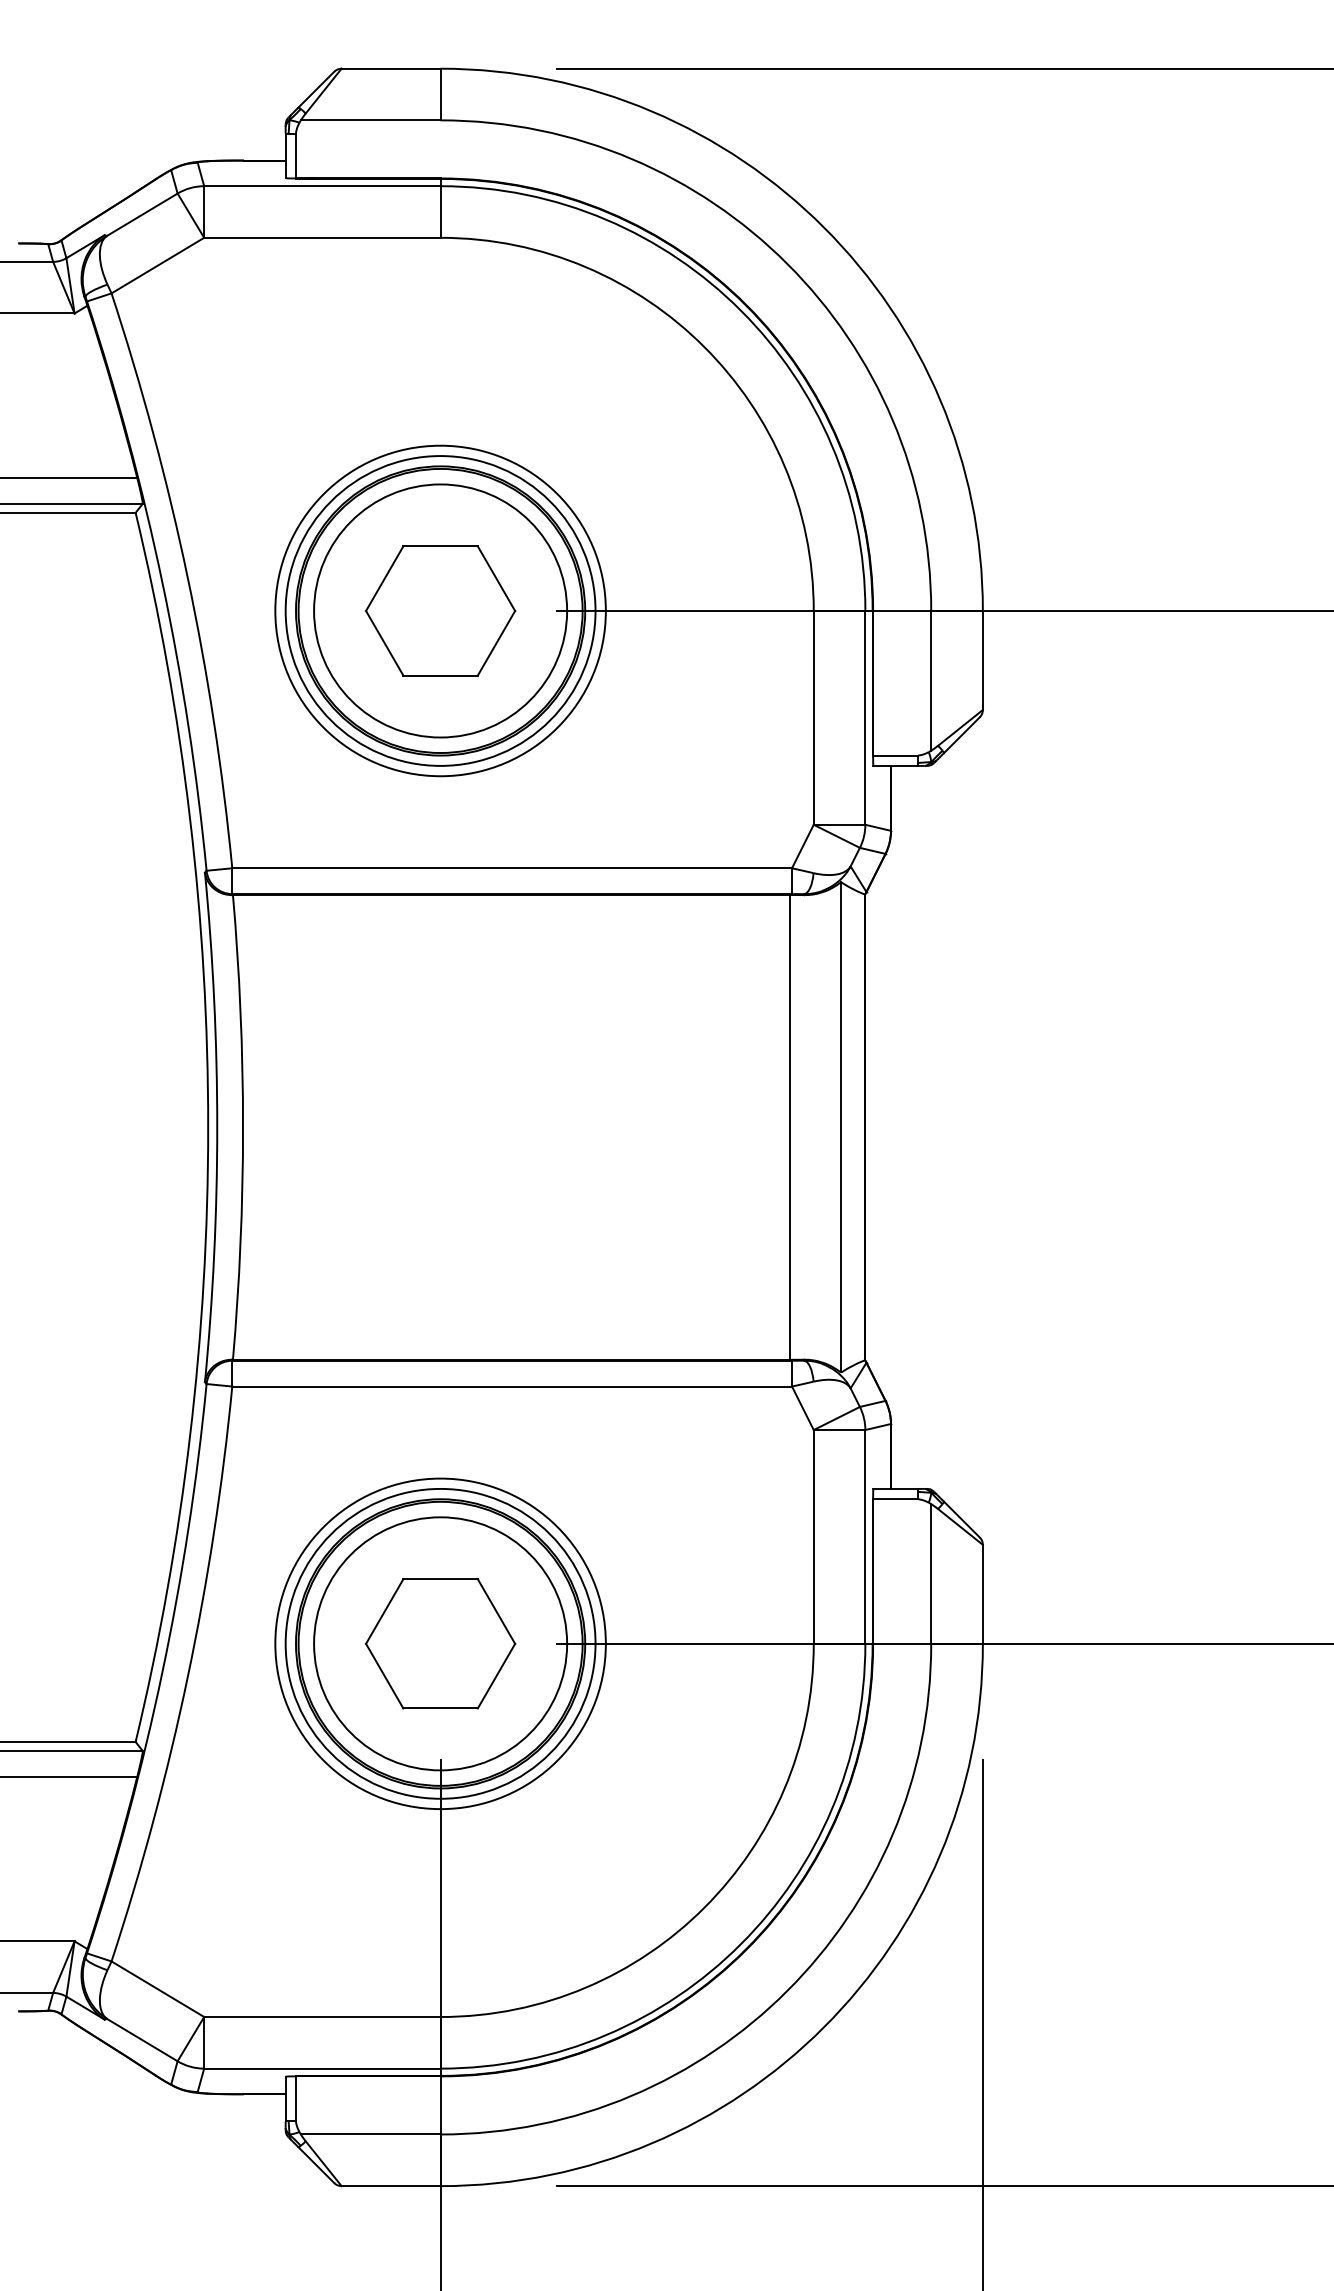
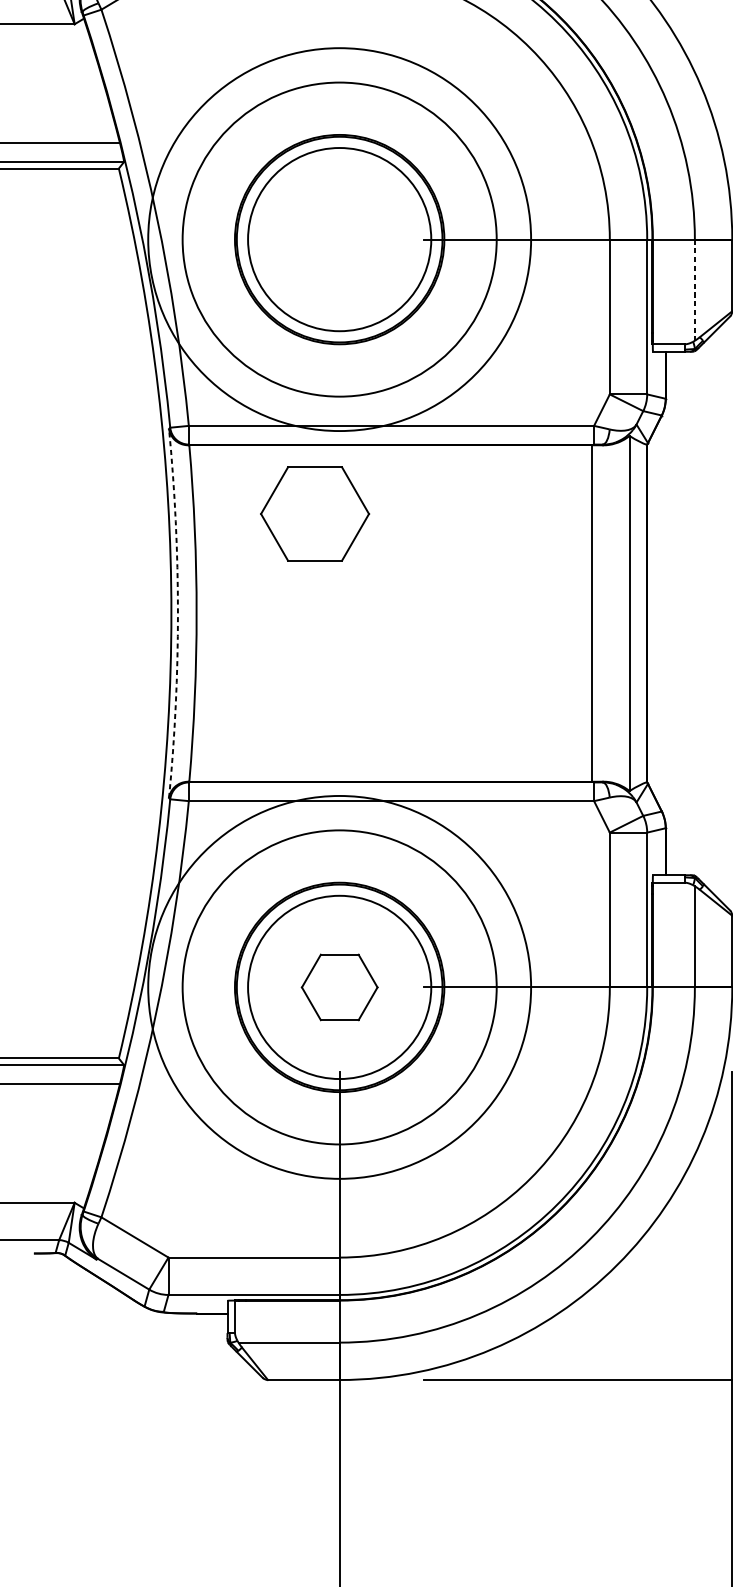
circle: (440, 610) -> (339, 239), size x1.4
circle: (440, 610) -> (339, 239), size x1.6
part: (440, 610) -> (314, 513), moved
line: (931, 680) -> (695, 289), solid -> dashed
arc: (217, 1127) -> (178, 613), solid -> dashed
circle: (440, 1643) -> (339, 987), size x1.4
circle: (440, 1643) -> (339, 987), size x1.6
part: (440, 1643) -> (339, 987), size x0.7

